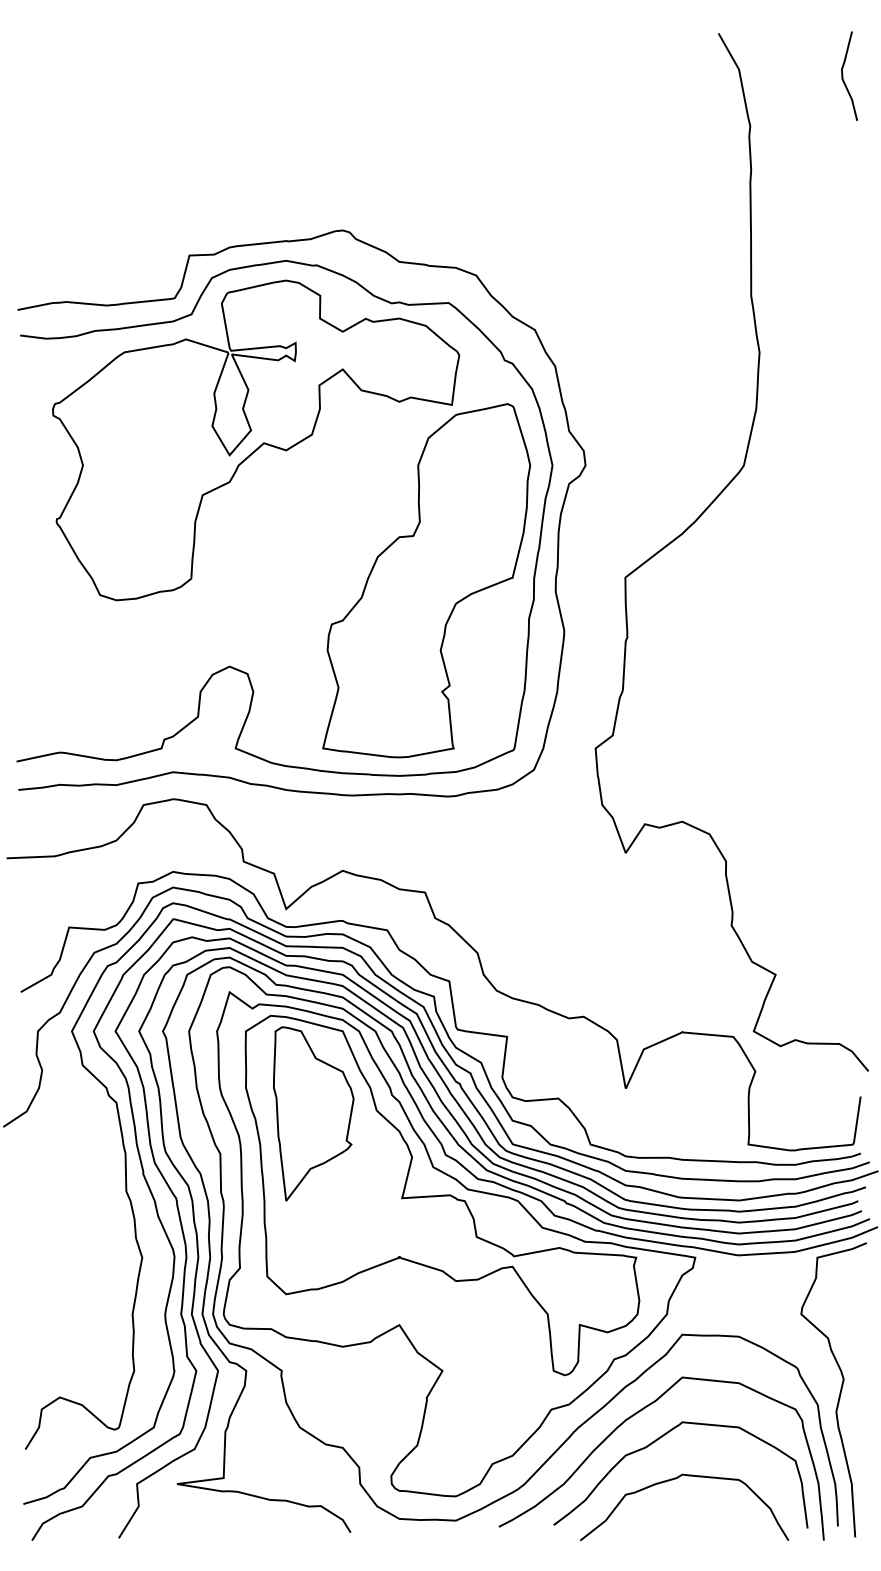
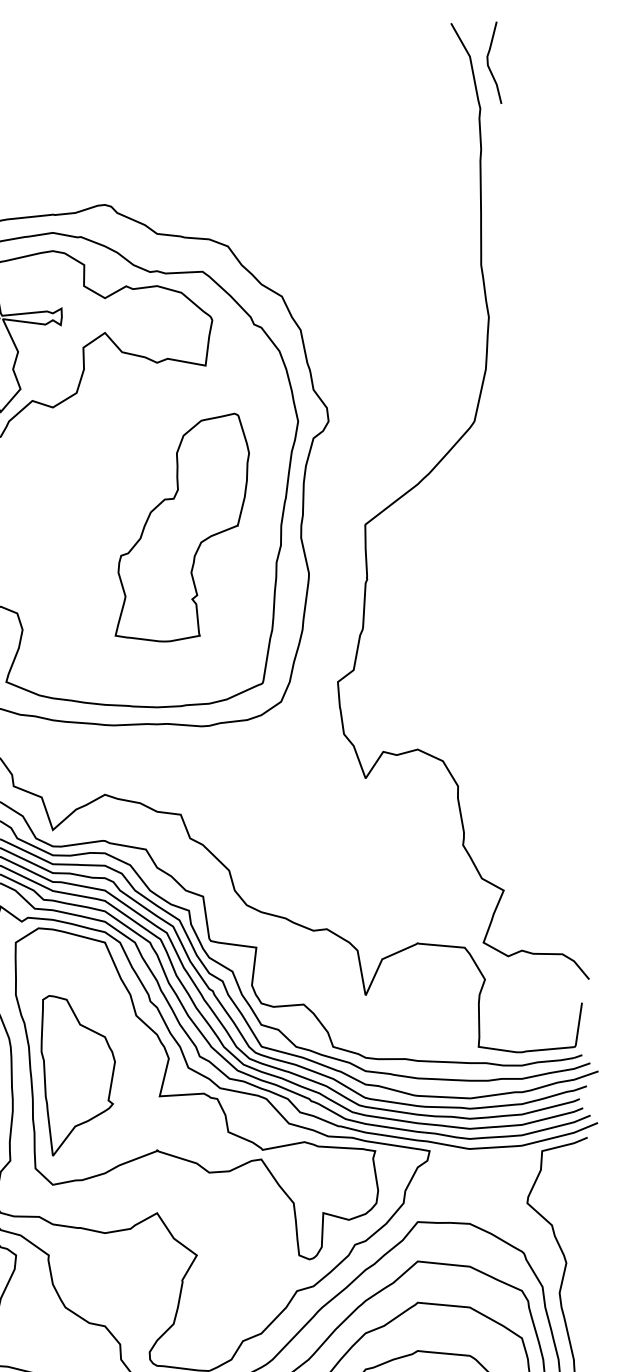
curve: (843, 75) -> (488, 62), moved
part: (426, 580) -> (182, 527), size x0.7
part: (313, 1113) -> (78, 1075), moved

